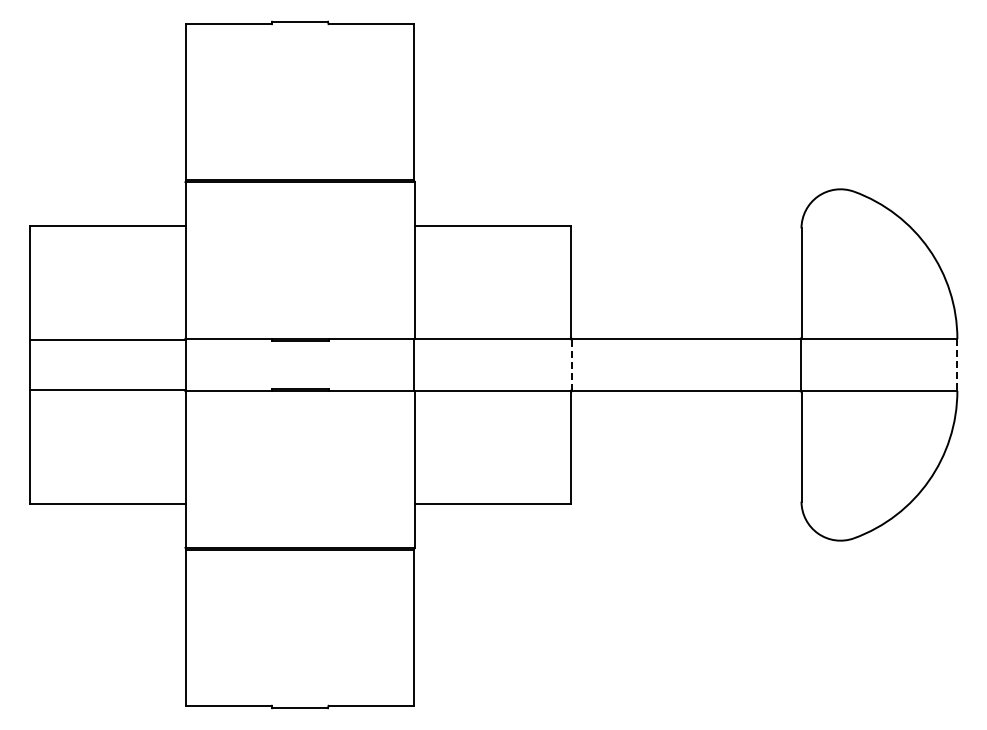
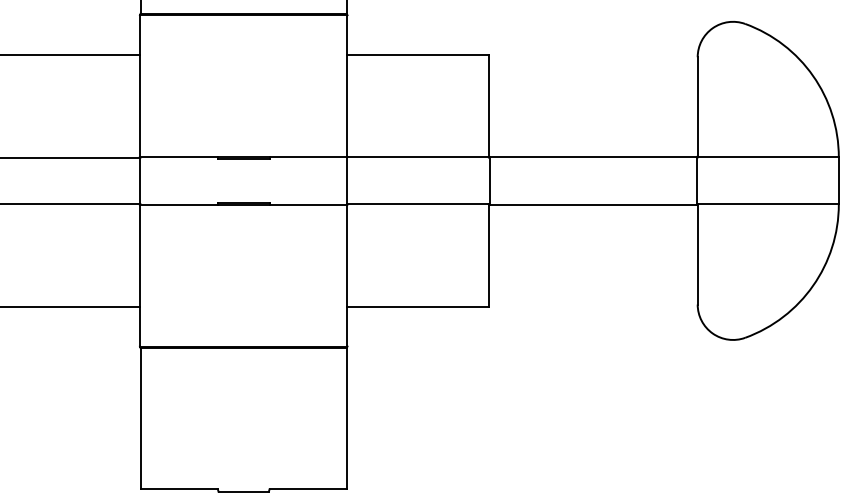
line: (571, 364) -> (489, 180), dashed -> solid
line: (957, 364) -> (838, 180), dashed -> solid

